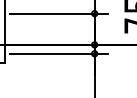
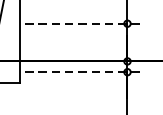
line: (59, 13) -> (85, 23), solid -> dashed
line: (59, 53) -> (85, 71), solid -> dashed

